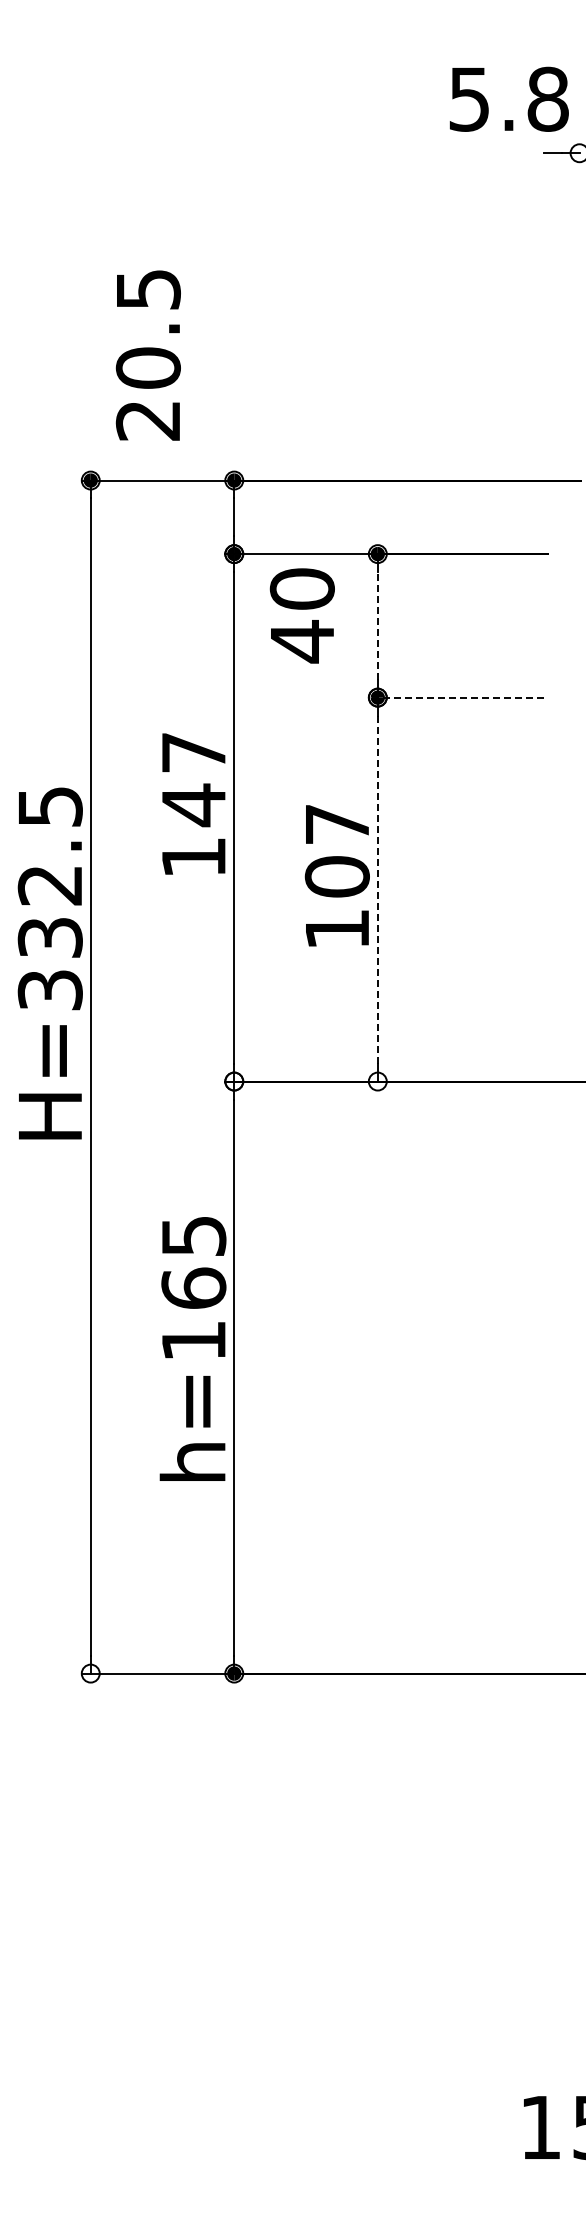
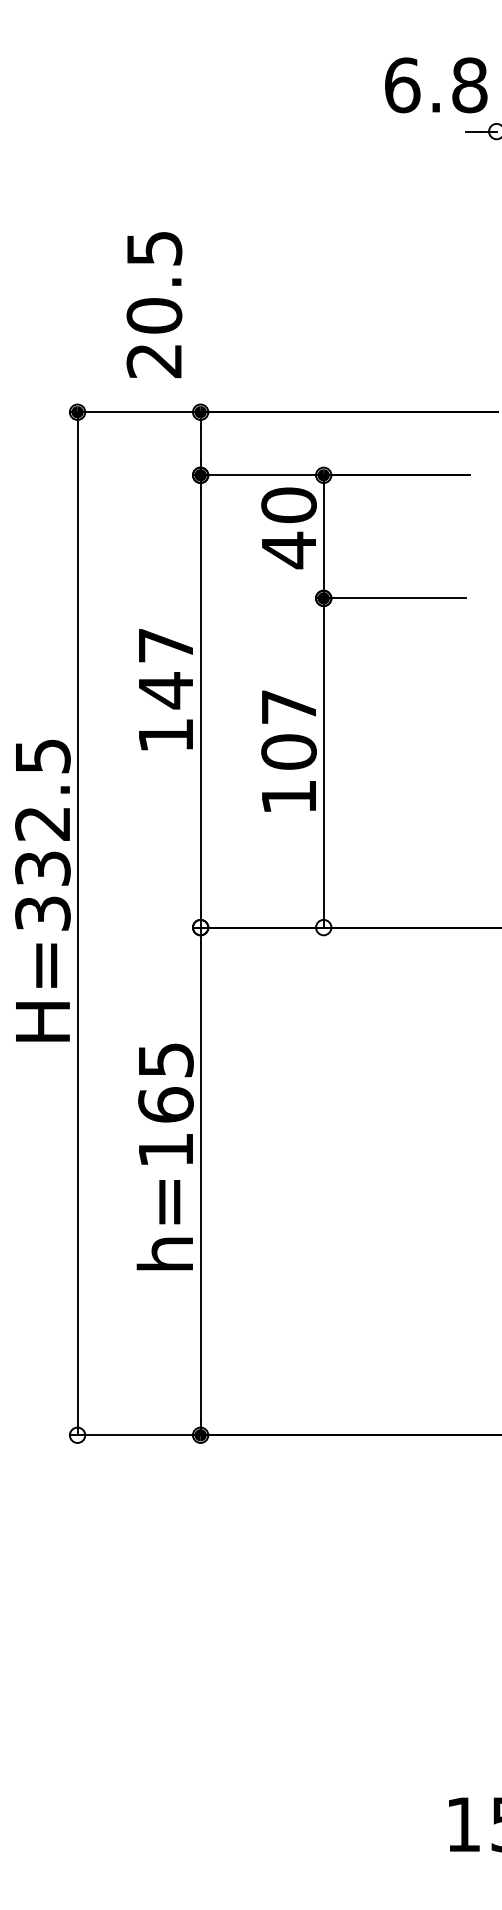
text: (469, 98) -> (402, 84), 5.8 -> 6.8
text: (147, 355) -> (153, 305), moved
text: (301, 615) -> (288, 527), moved
line: (377, 625) -> (323, 536), dashed -> solid
line: (455, 697) -> (390, 598), dashed -> solid
line: (377, 889) -> (323, 762), dashed -> solid
text: (49, 963) -> (42, 890), moved

